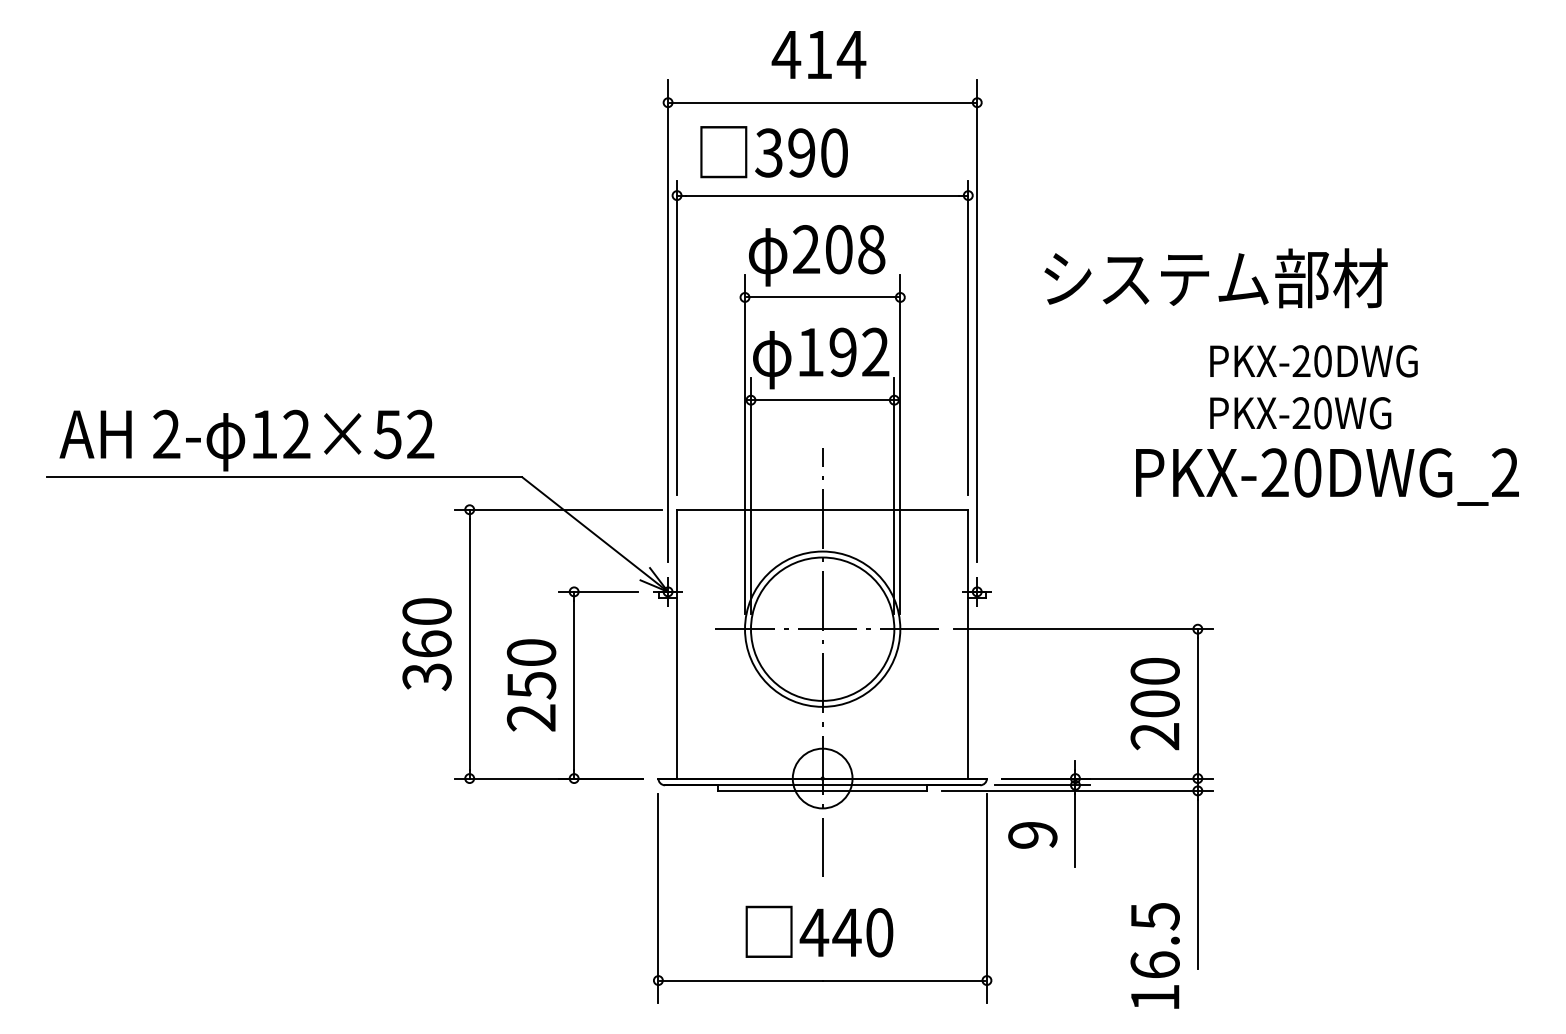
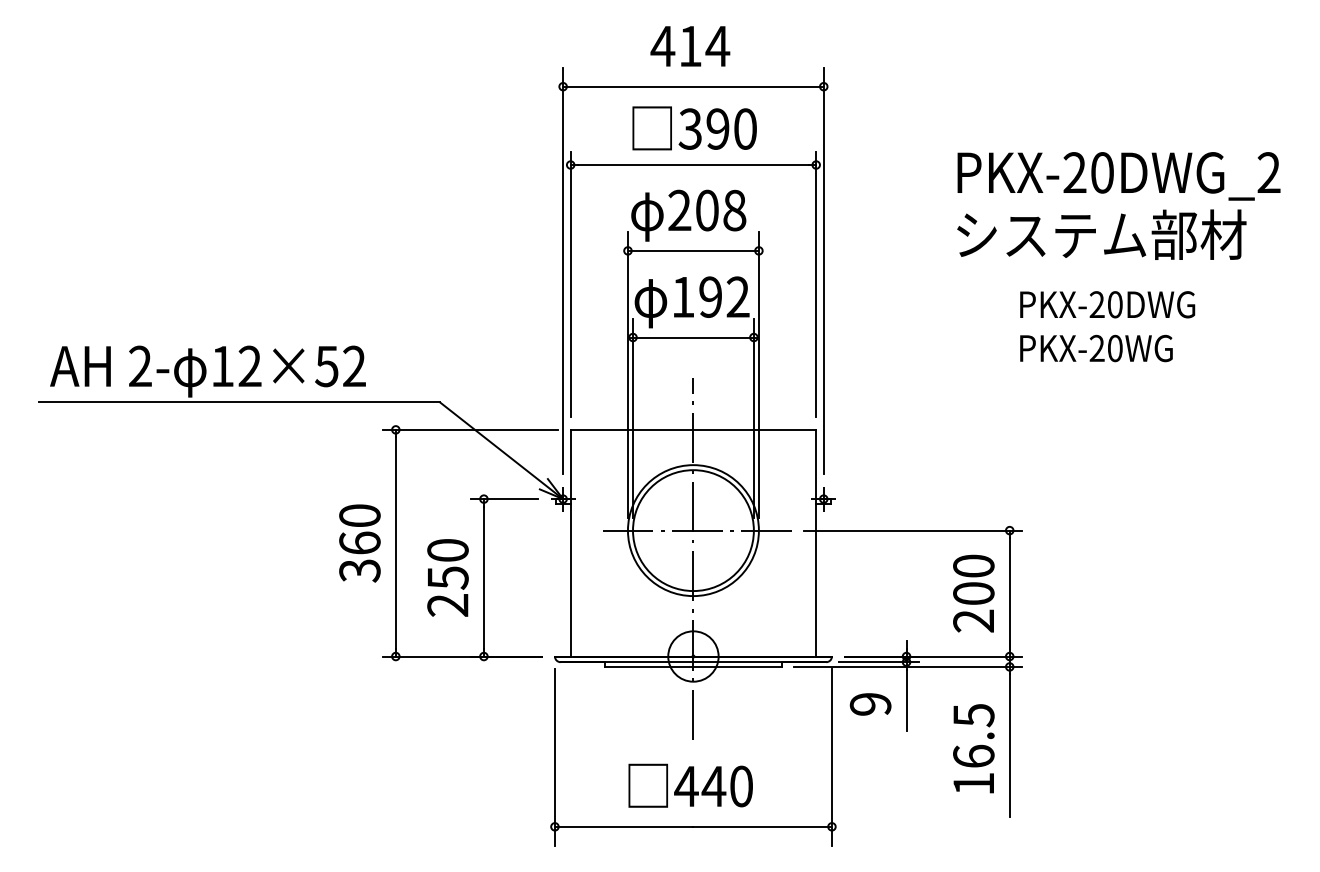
text: (773, 152) -> (694, 128), moved
text: (1215, 278) -> (1101, 234), moved
text: (1327, 476) -> (1119, 175), moved
text: (1154, 955) -> (973, 748), moved

